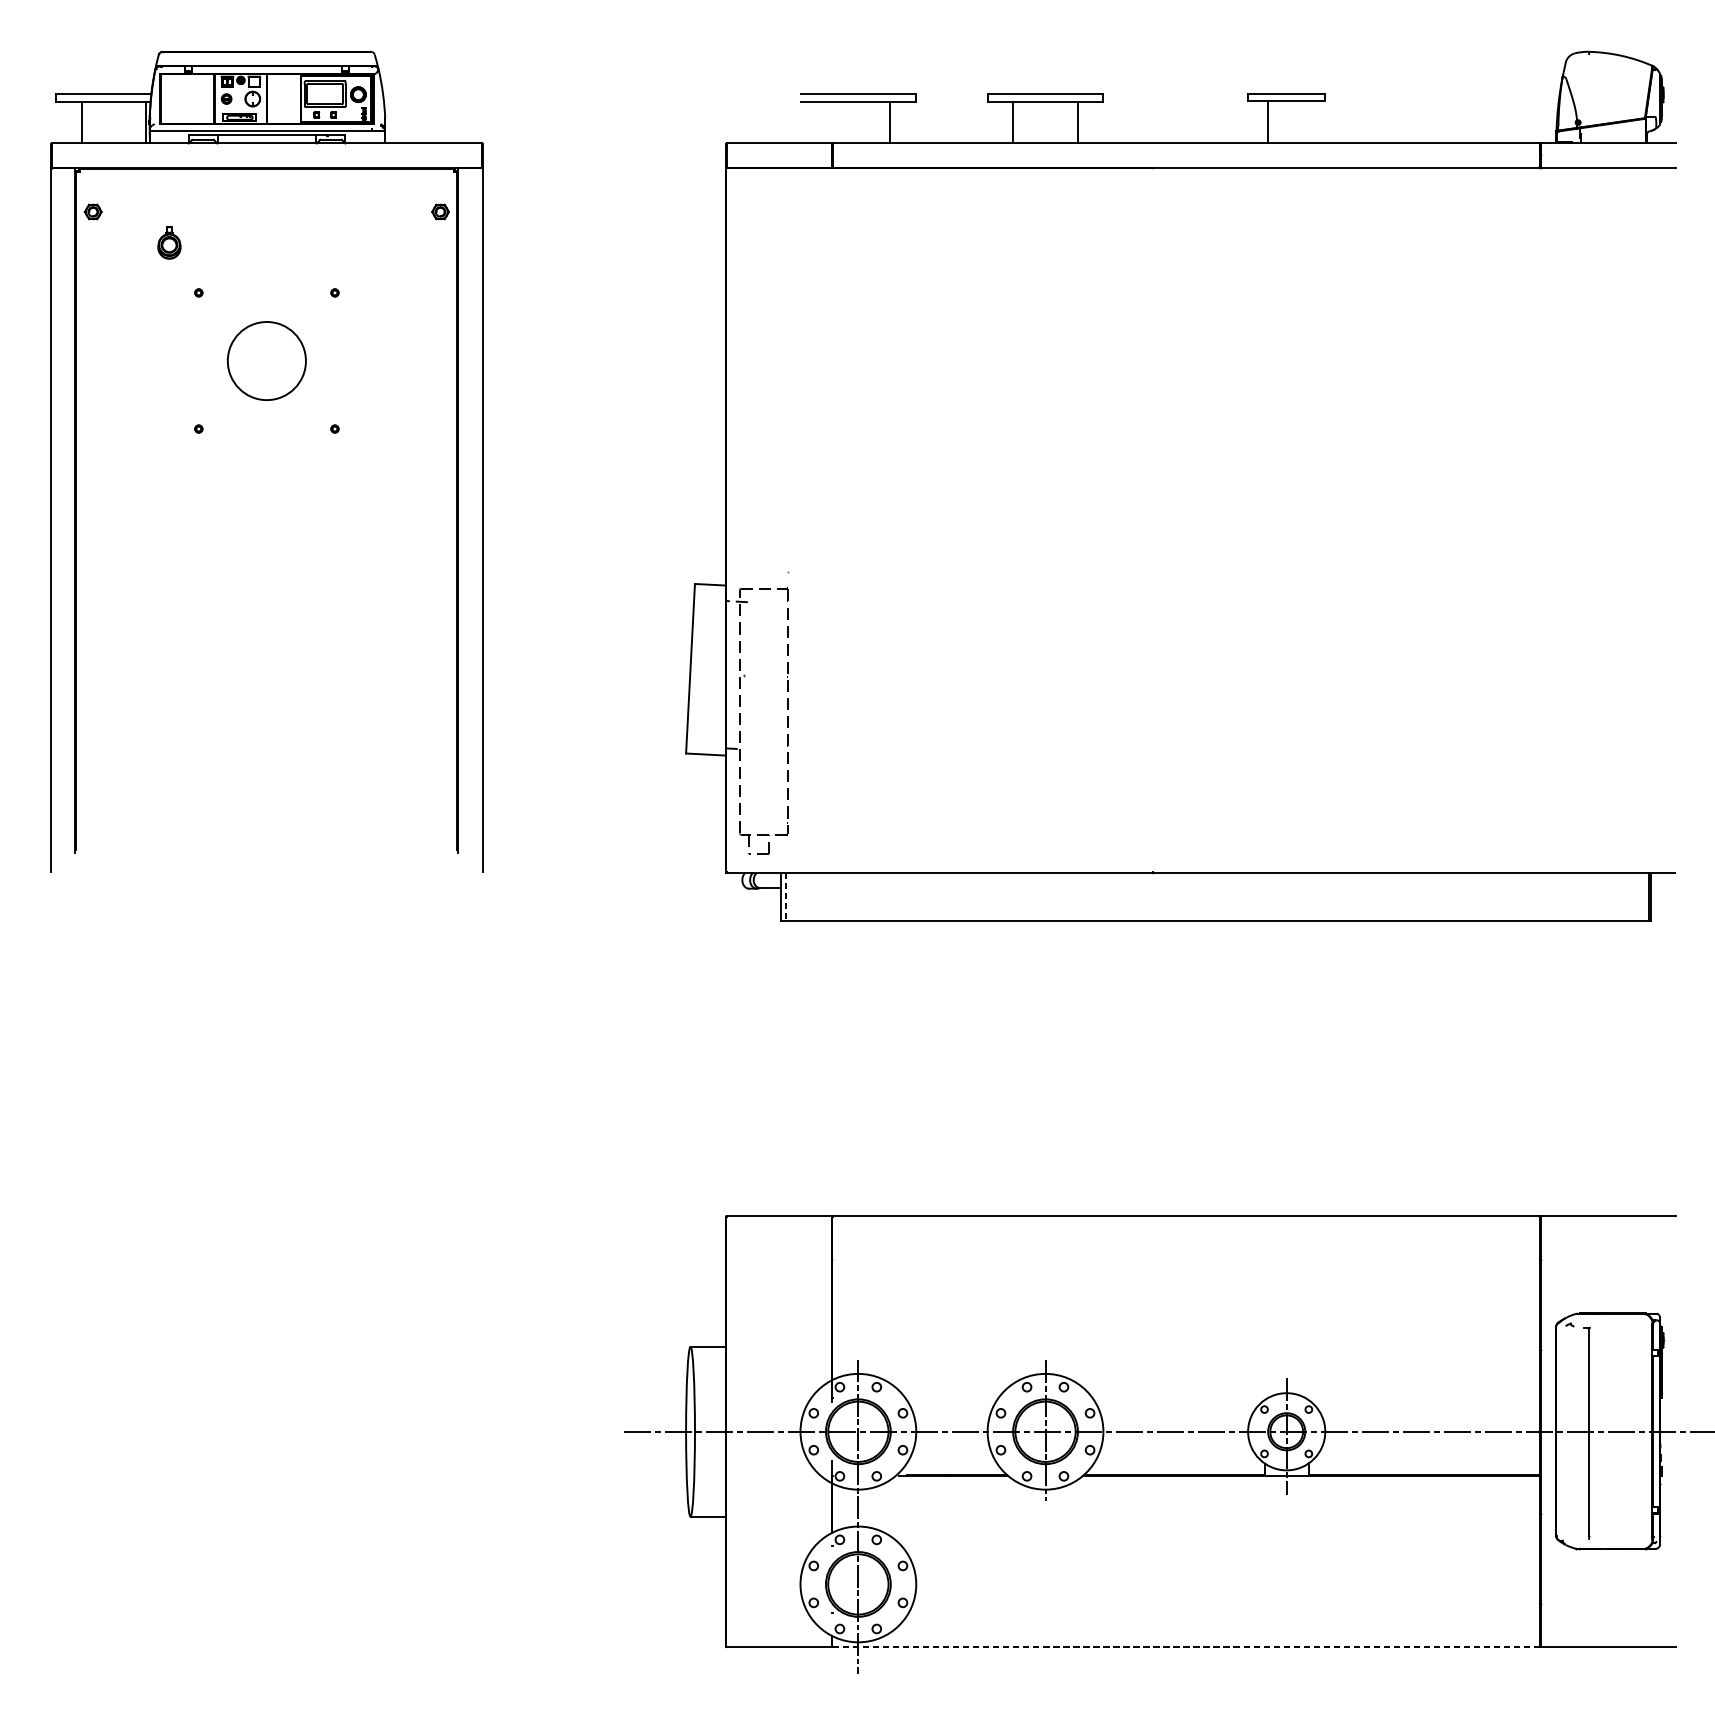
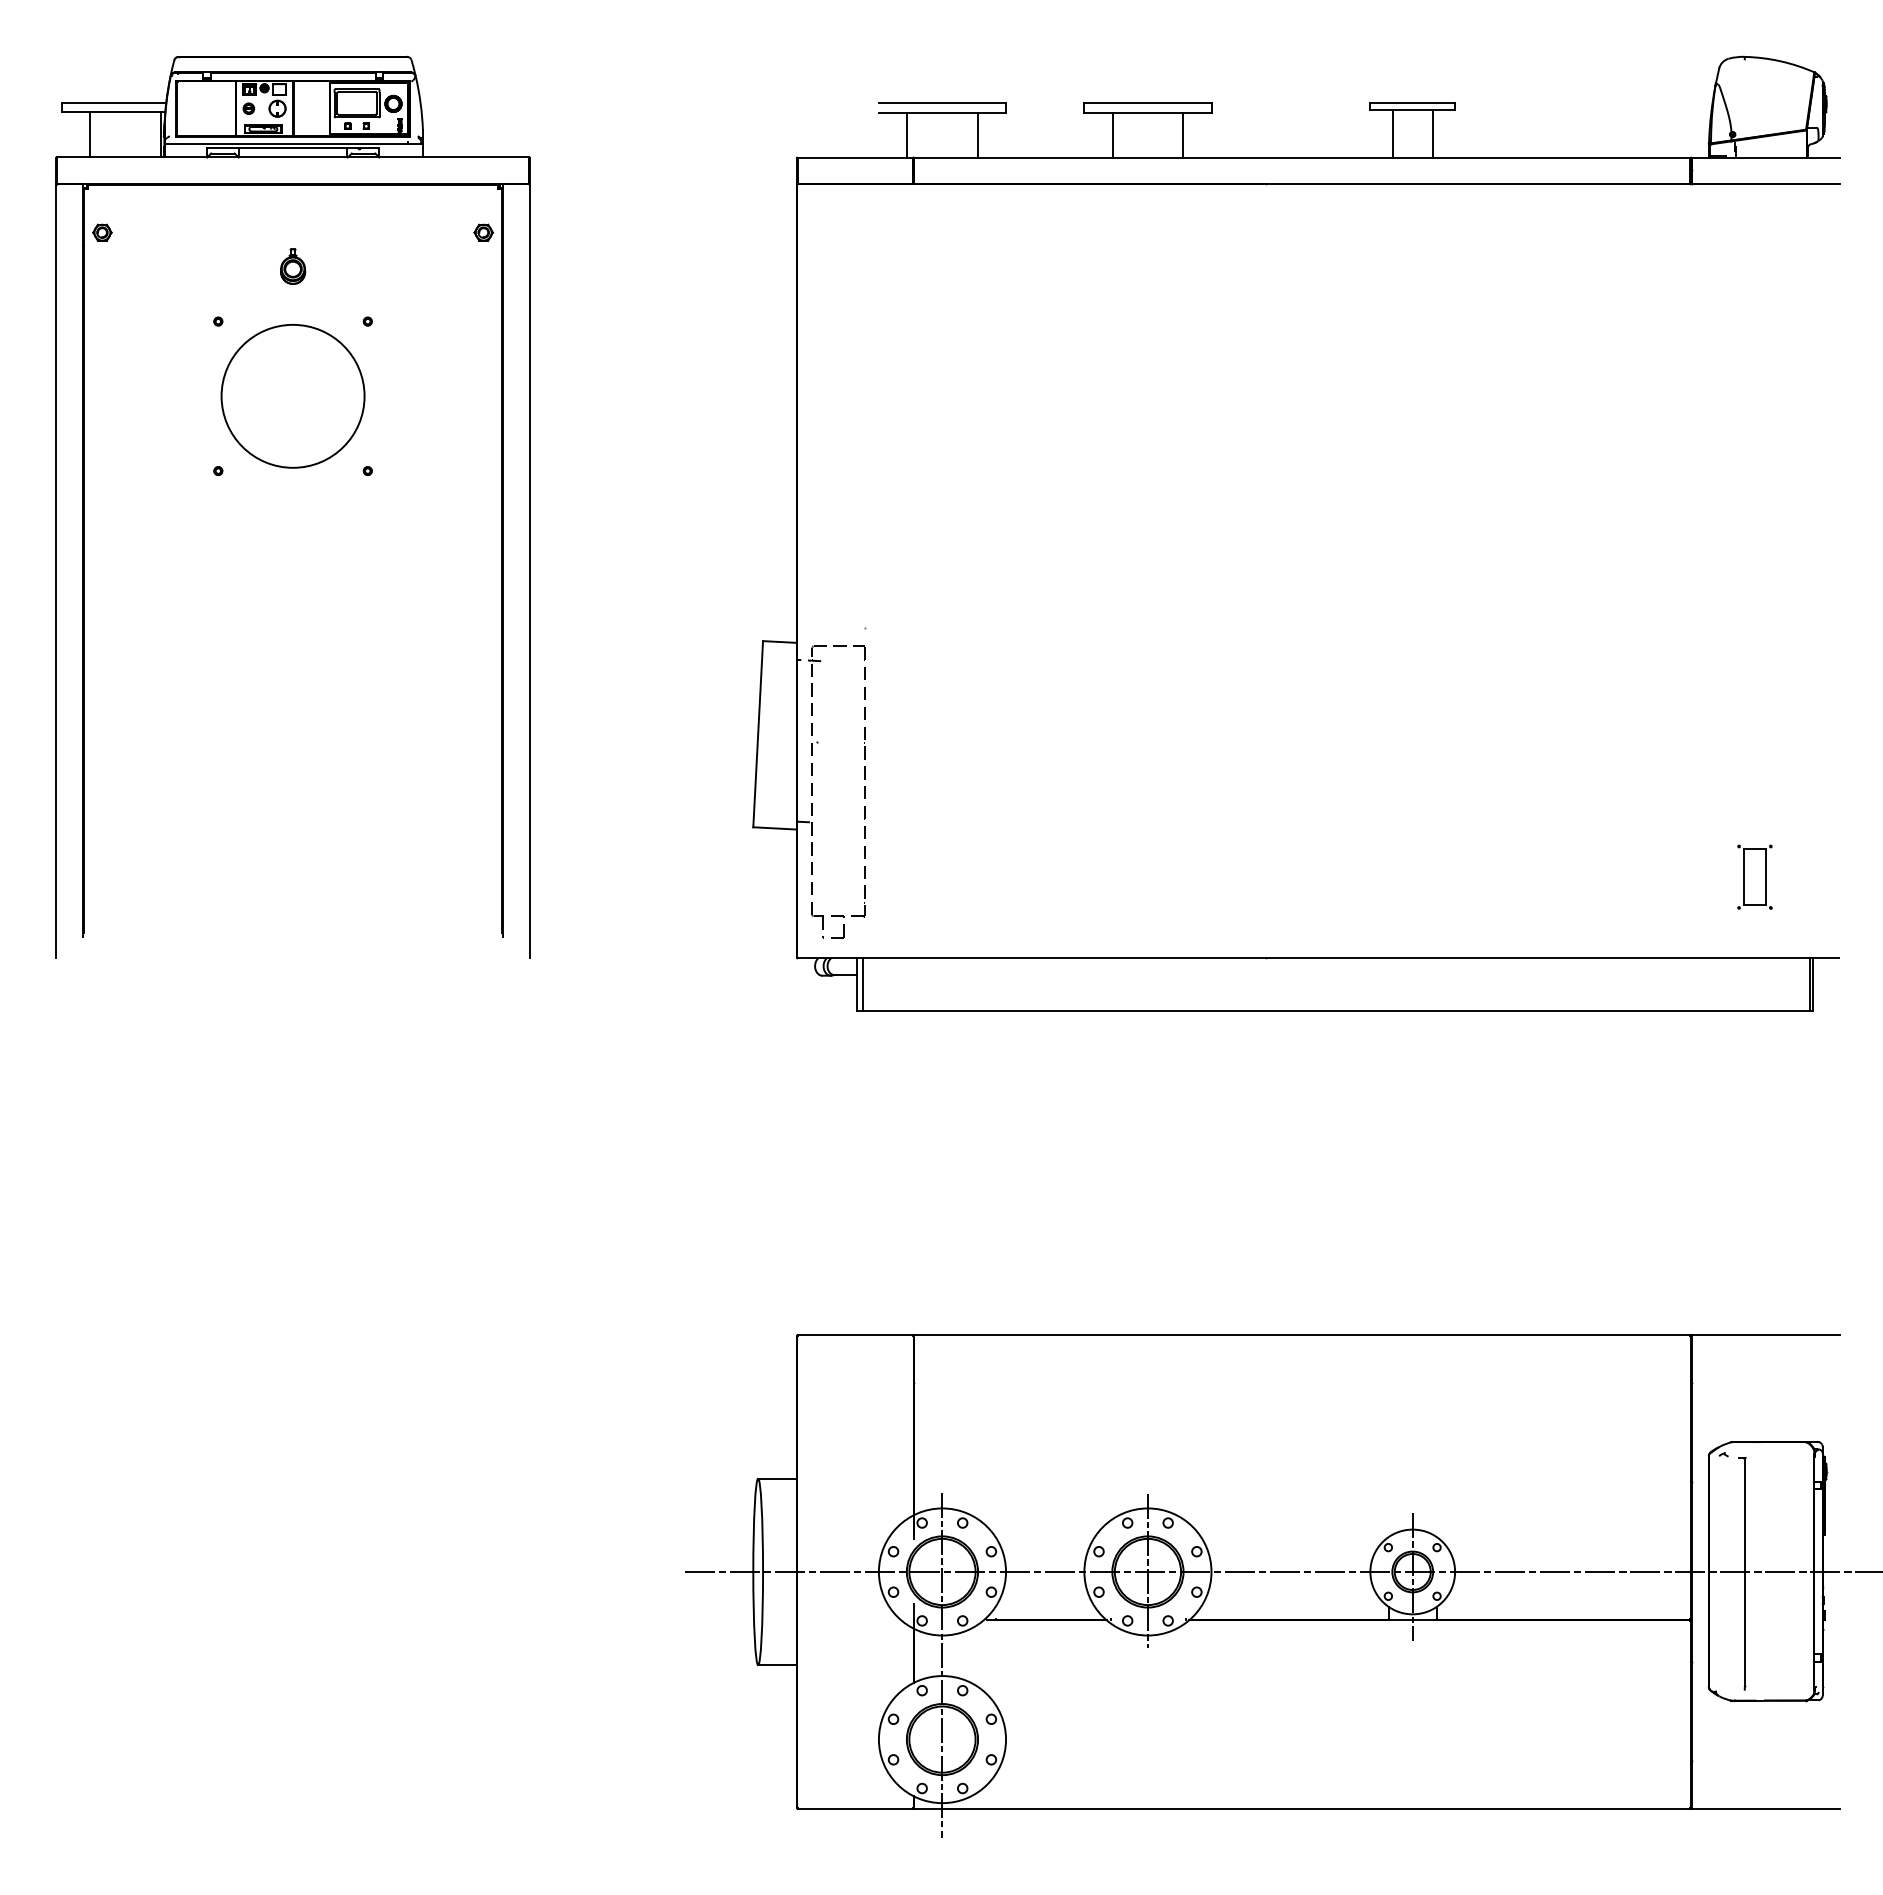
line: (1304, 121) -> (1432, 133), added
line: (826, 122) -> (907, 134), added
part: (169, 242) -> (293, 266), moved
circle: (266, 361) -> (292, 396), size x1.67
part: (1597, 798) -> (1754, 876), added
line: (785, 897) -> (862, 985), dashed -> solid
line: (1186, 1647) -> (1302, 1808), dashed -> solid

